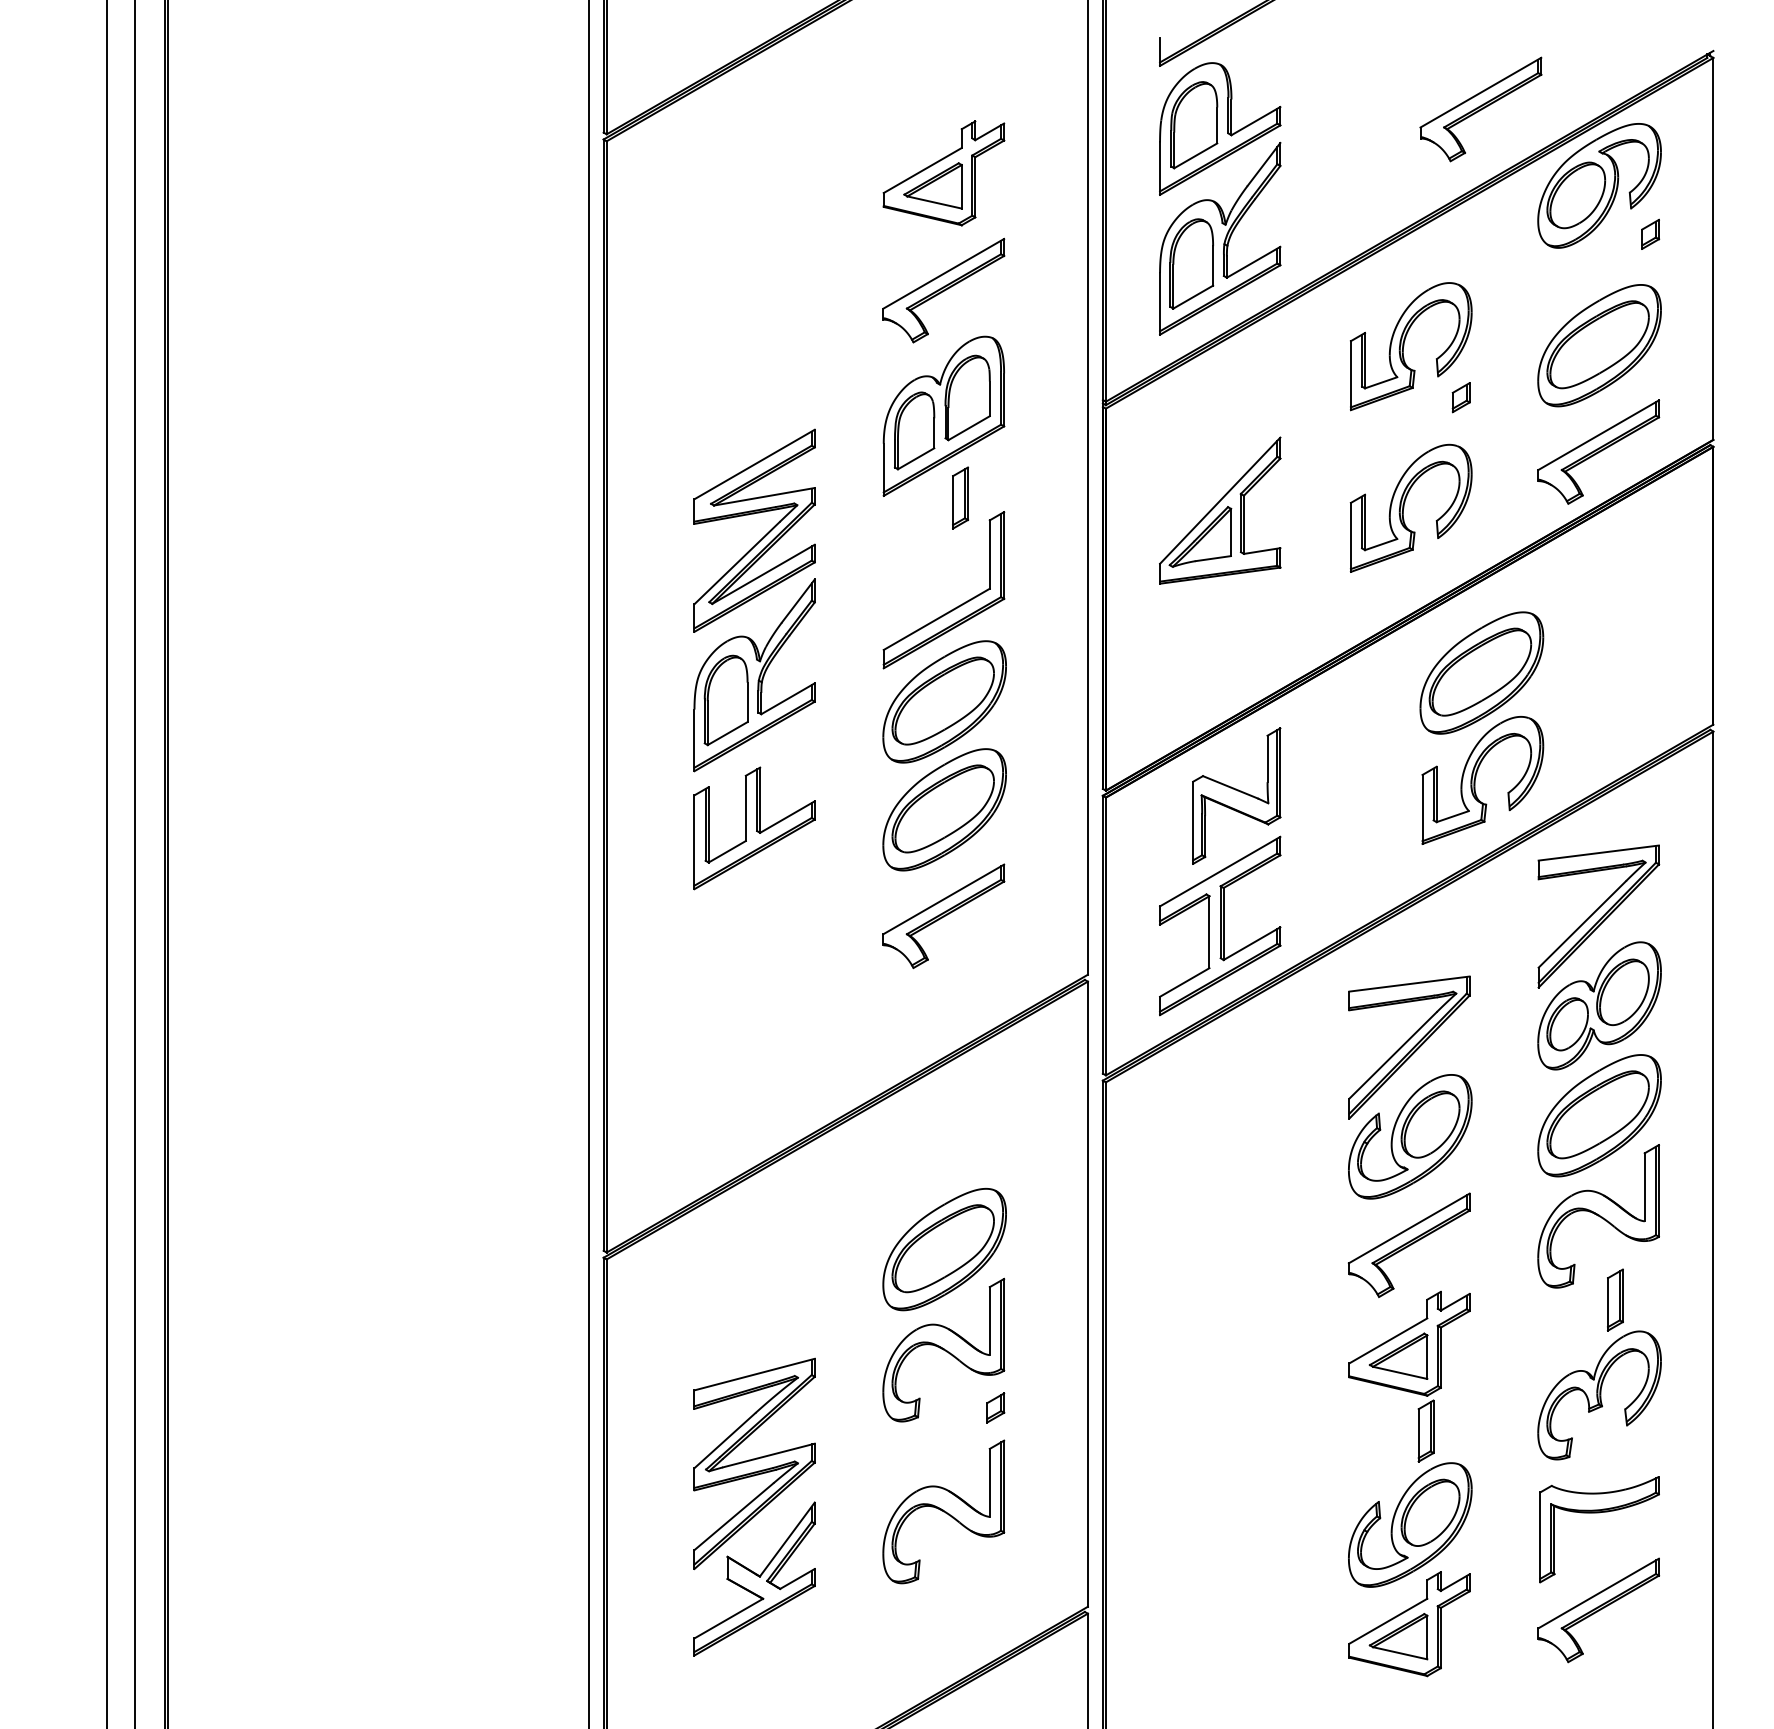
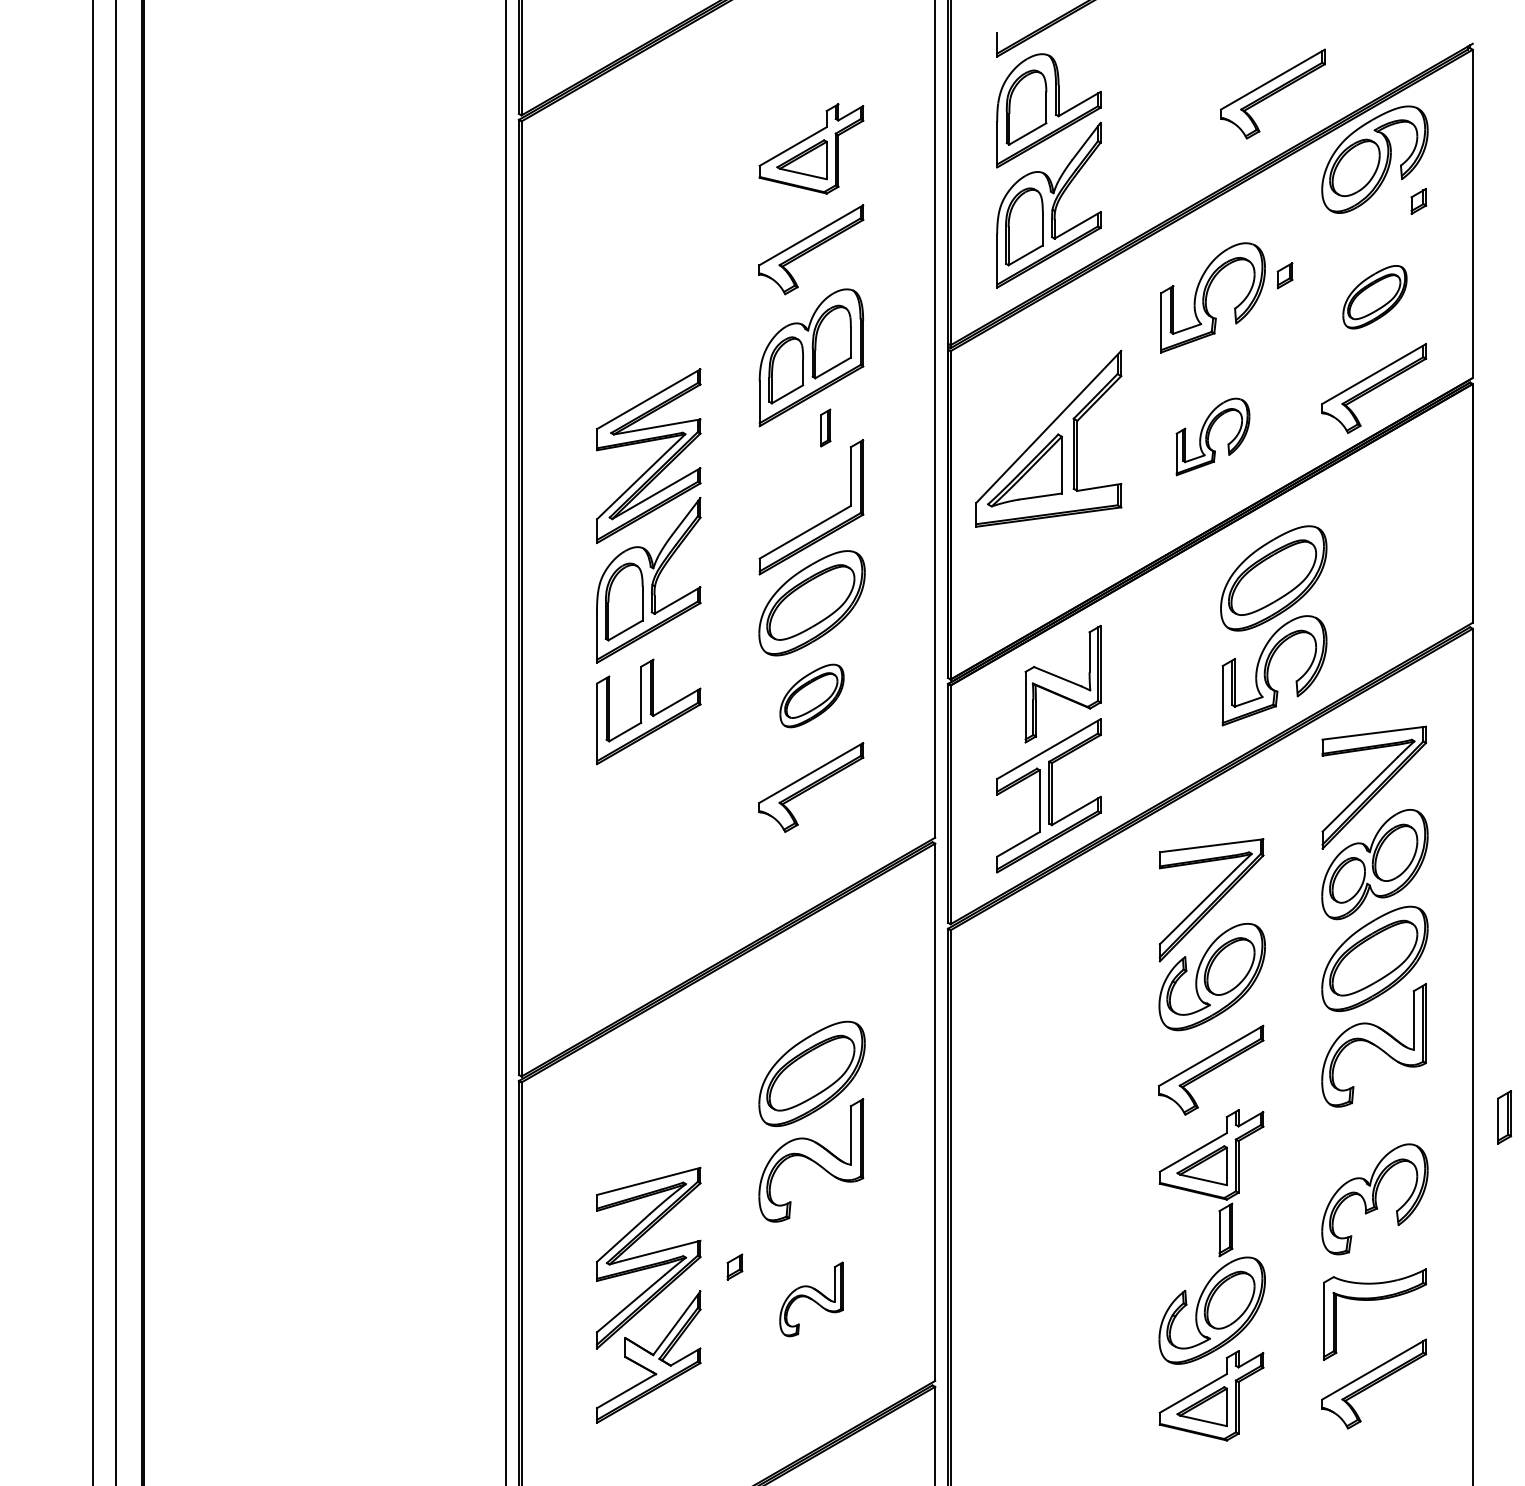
part: (1599, 346) -> (1374, 297), size x0.6
part: (1460, 397) -> (1284, 275), moved
part: (960, 497) -> (825, 427), size x0.7
part: (1410, 507) -> (1212, 436), size x0.7
part: (1219, 510) -> (1048, 438), size x1.4
part: (944, 809) -> (811, 695), size x0.6
part: (1615, 1300) -> (1504, 1117), moved
part: (995, 1407) -> (734, 1266), moved
part: (944, 1511) -> (811, 1299), size x0.6

